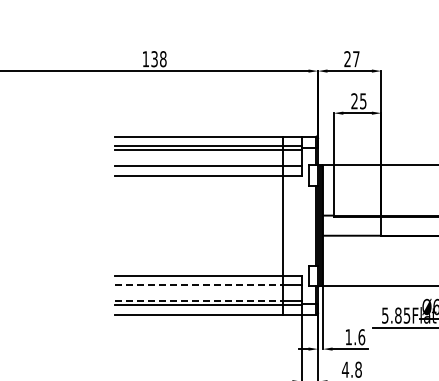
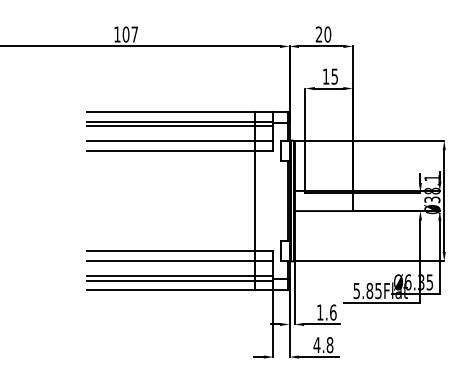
text: (159, 59) -> (130, 34), 138 -> 107
text: (356, 59) -> (327, 34), 27 -> 20
text: (354, 101) -> (325, 76), 25 -> 15
line: (199, 285) -> (170, 260), dashed -> solid
line: (199, 301) -> (170, 276), dashed -> solid

